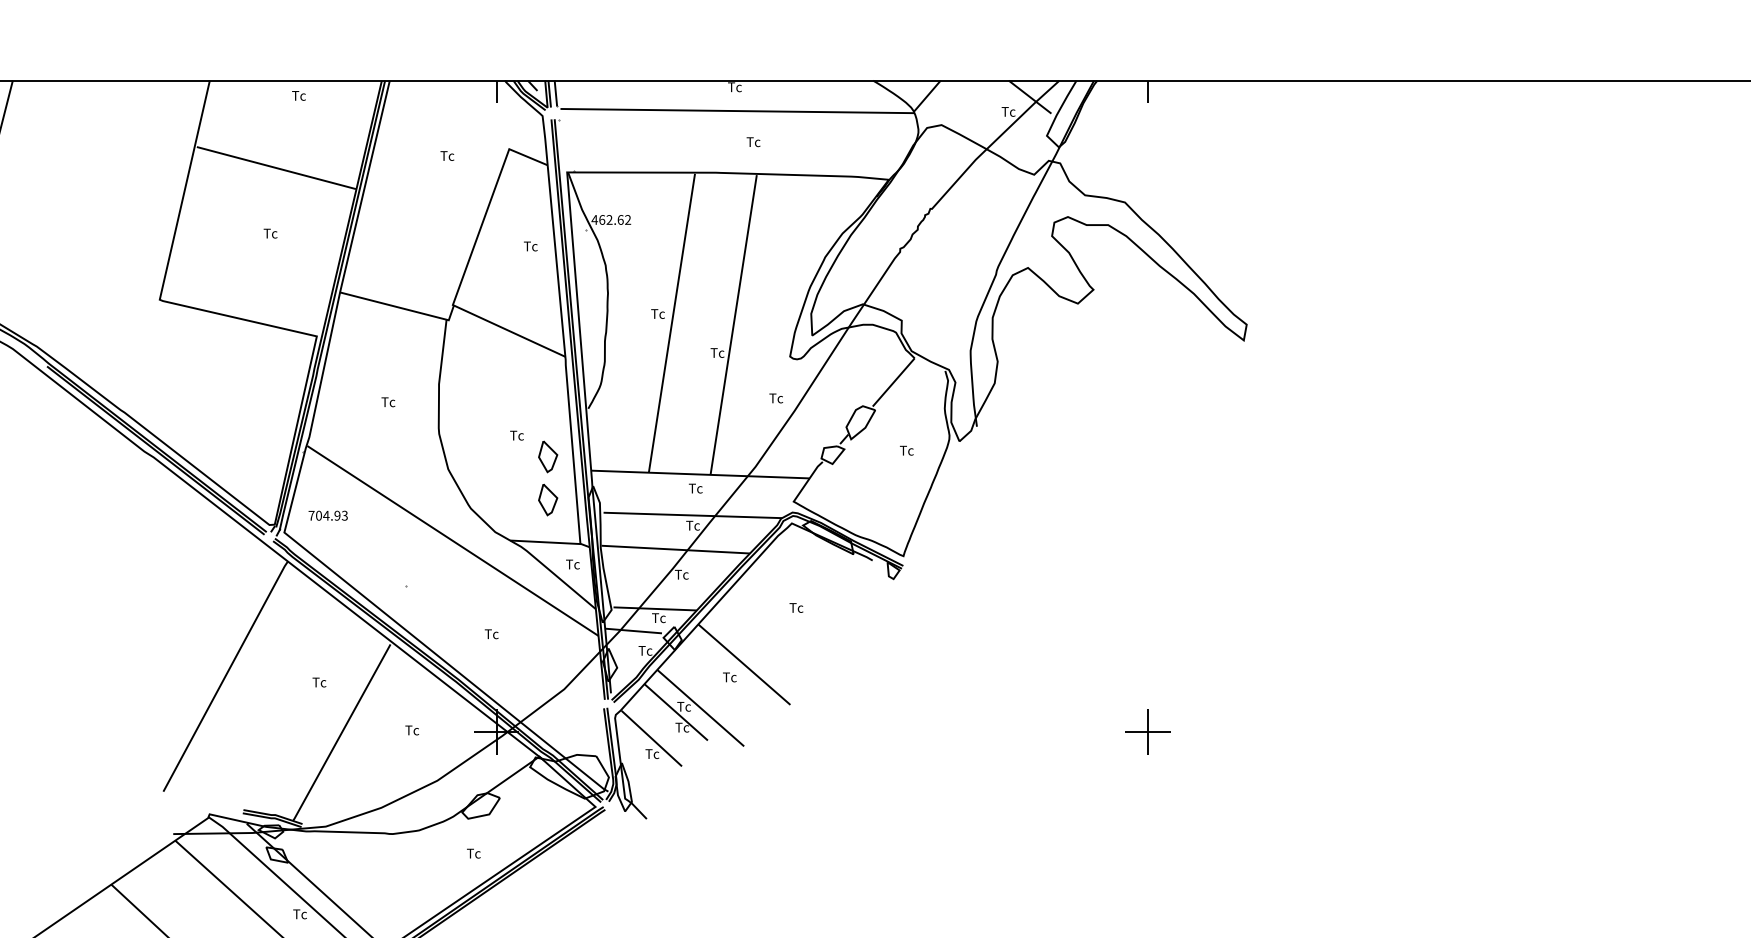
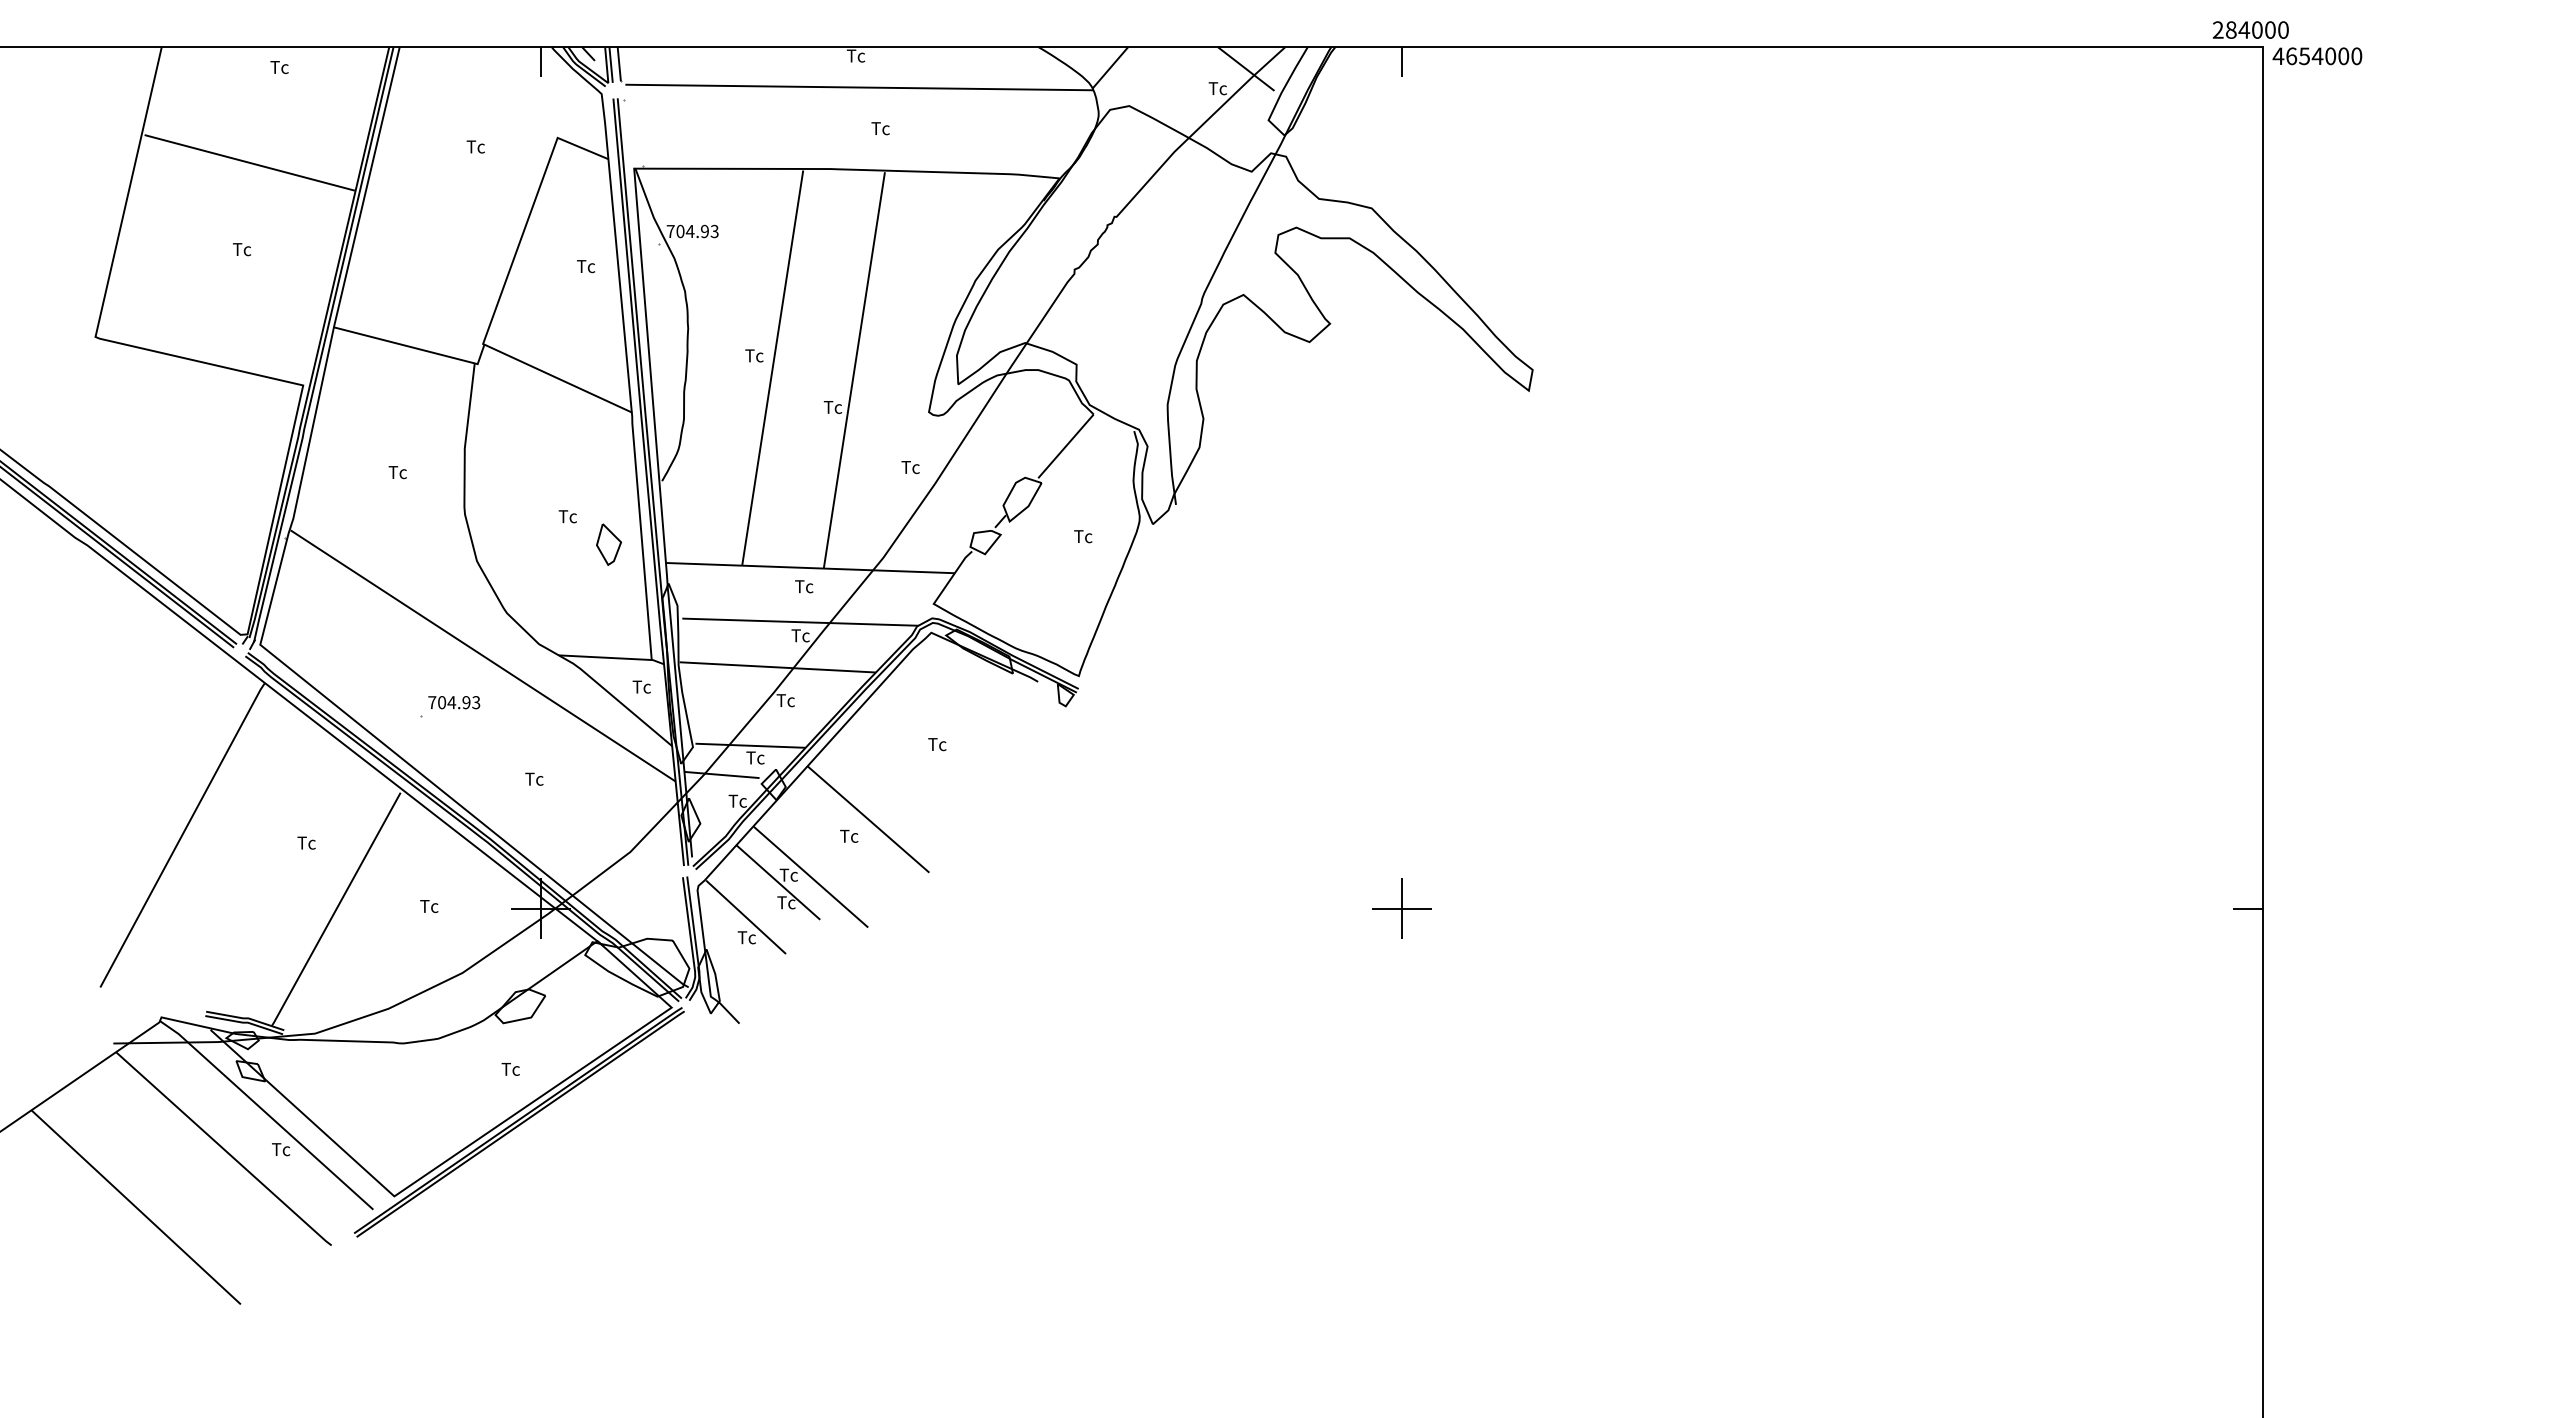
text: (611, 219) -> (692, 231), 462.62 -> 704.93
part: (548, 499) -> (609, 601), removed
text: (328, 515) -> (454, 702), moved

